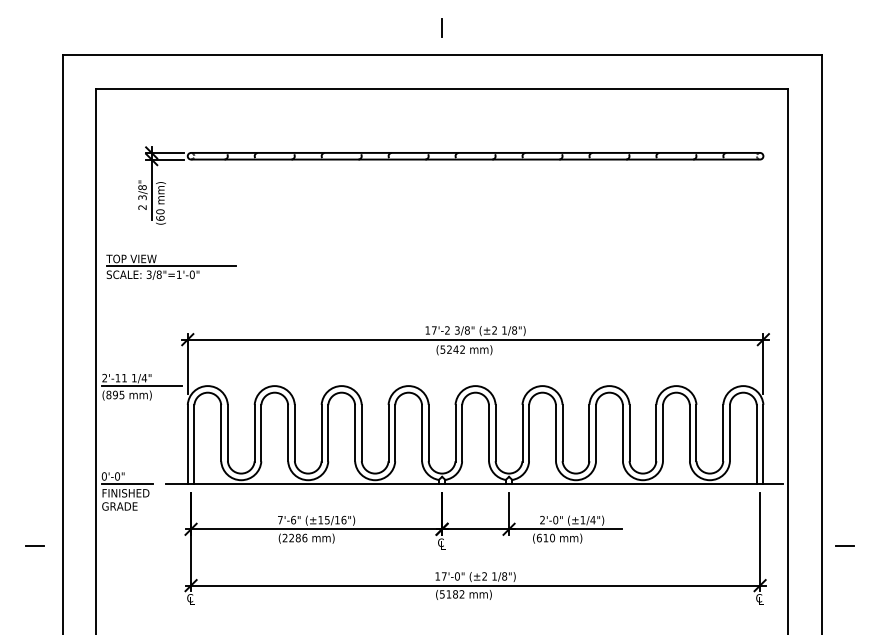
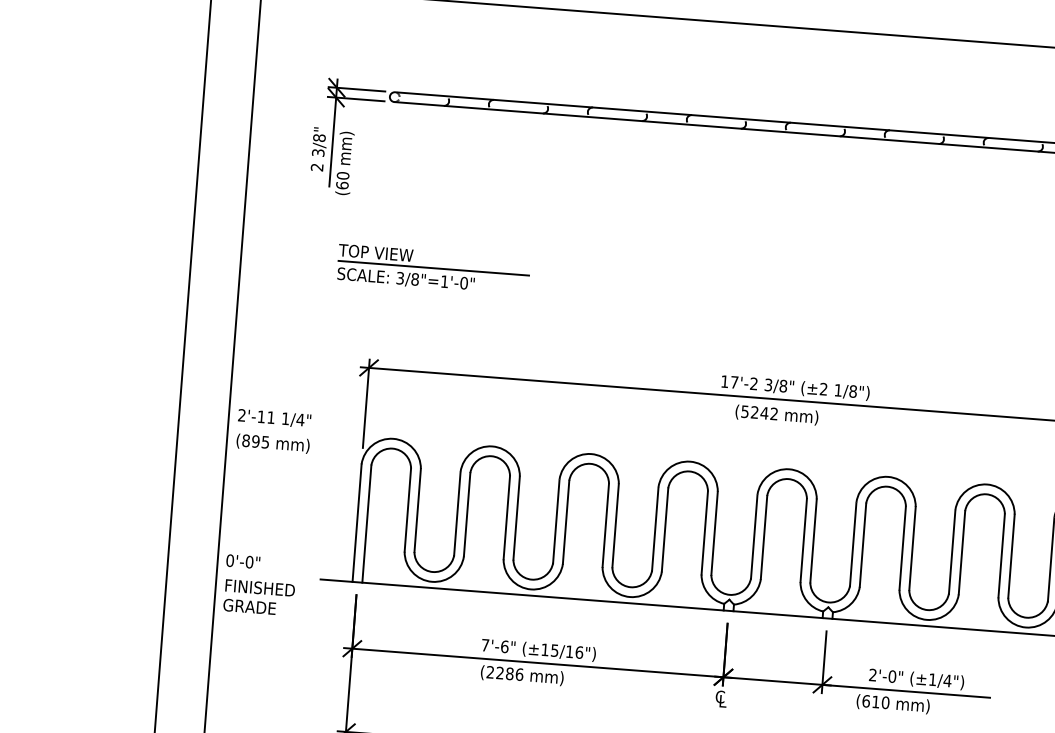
part: (171, 266) -> (434, 268), moved
line: (142, 386) -> (296, 432), removed
line: (127, 484) -> (263, 575), removed
line: (34, 545) -> (119, 654), removed

